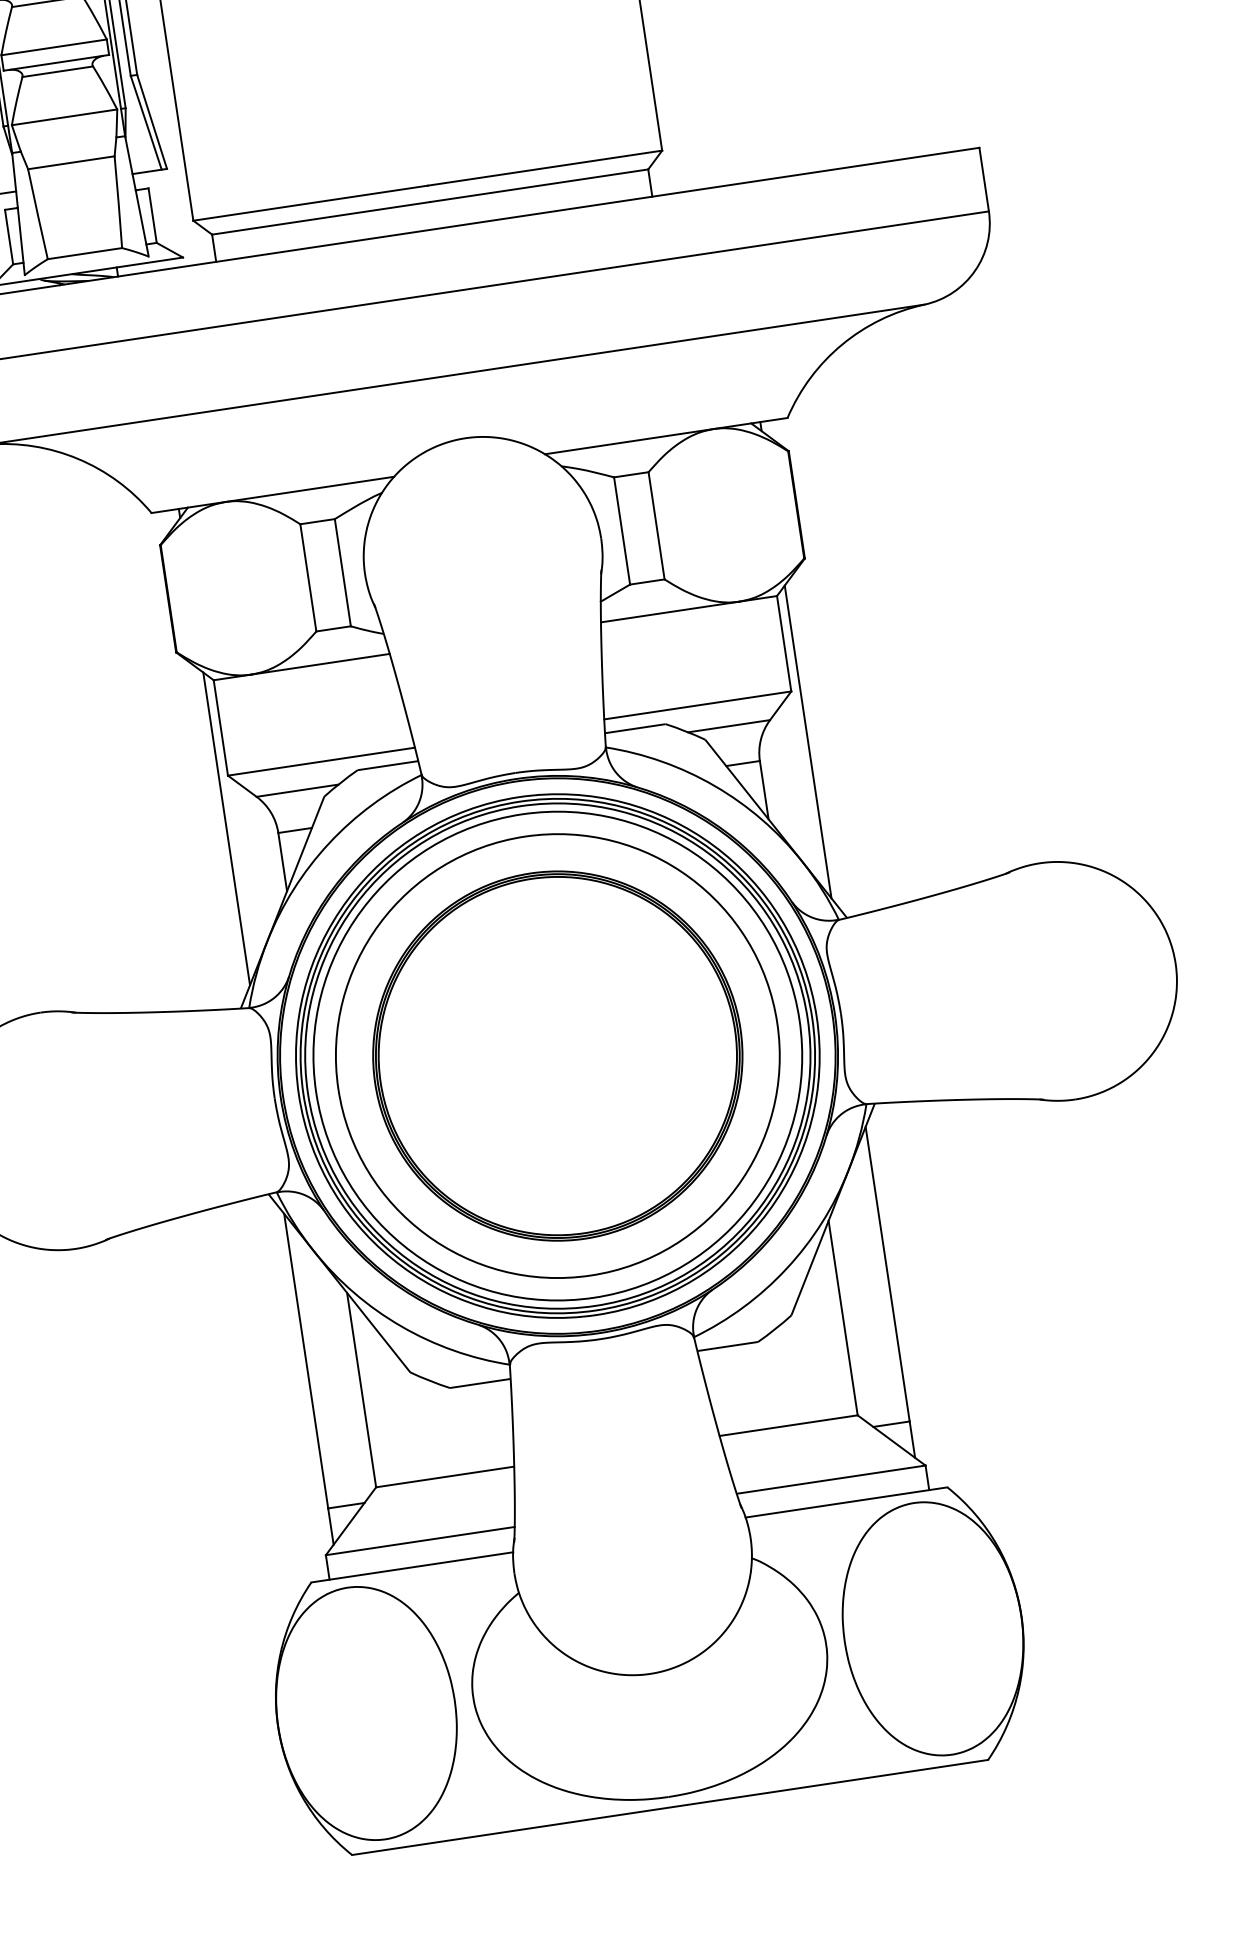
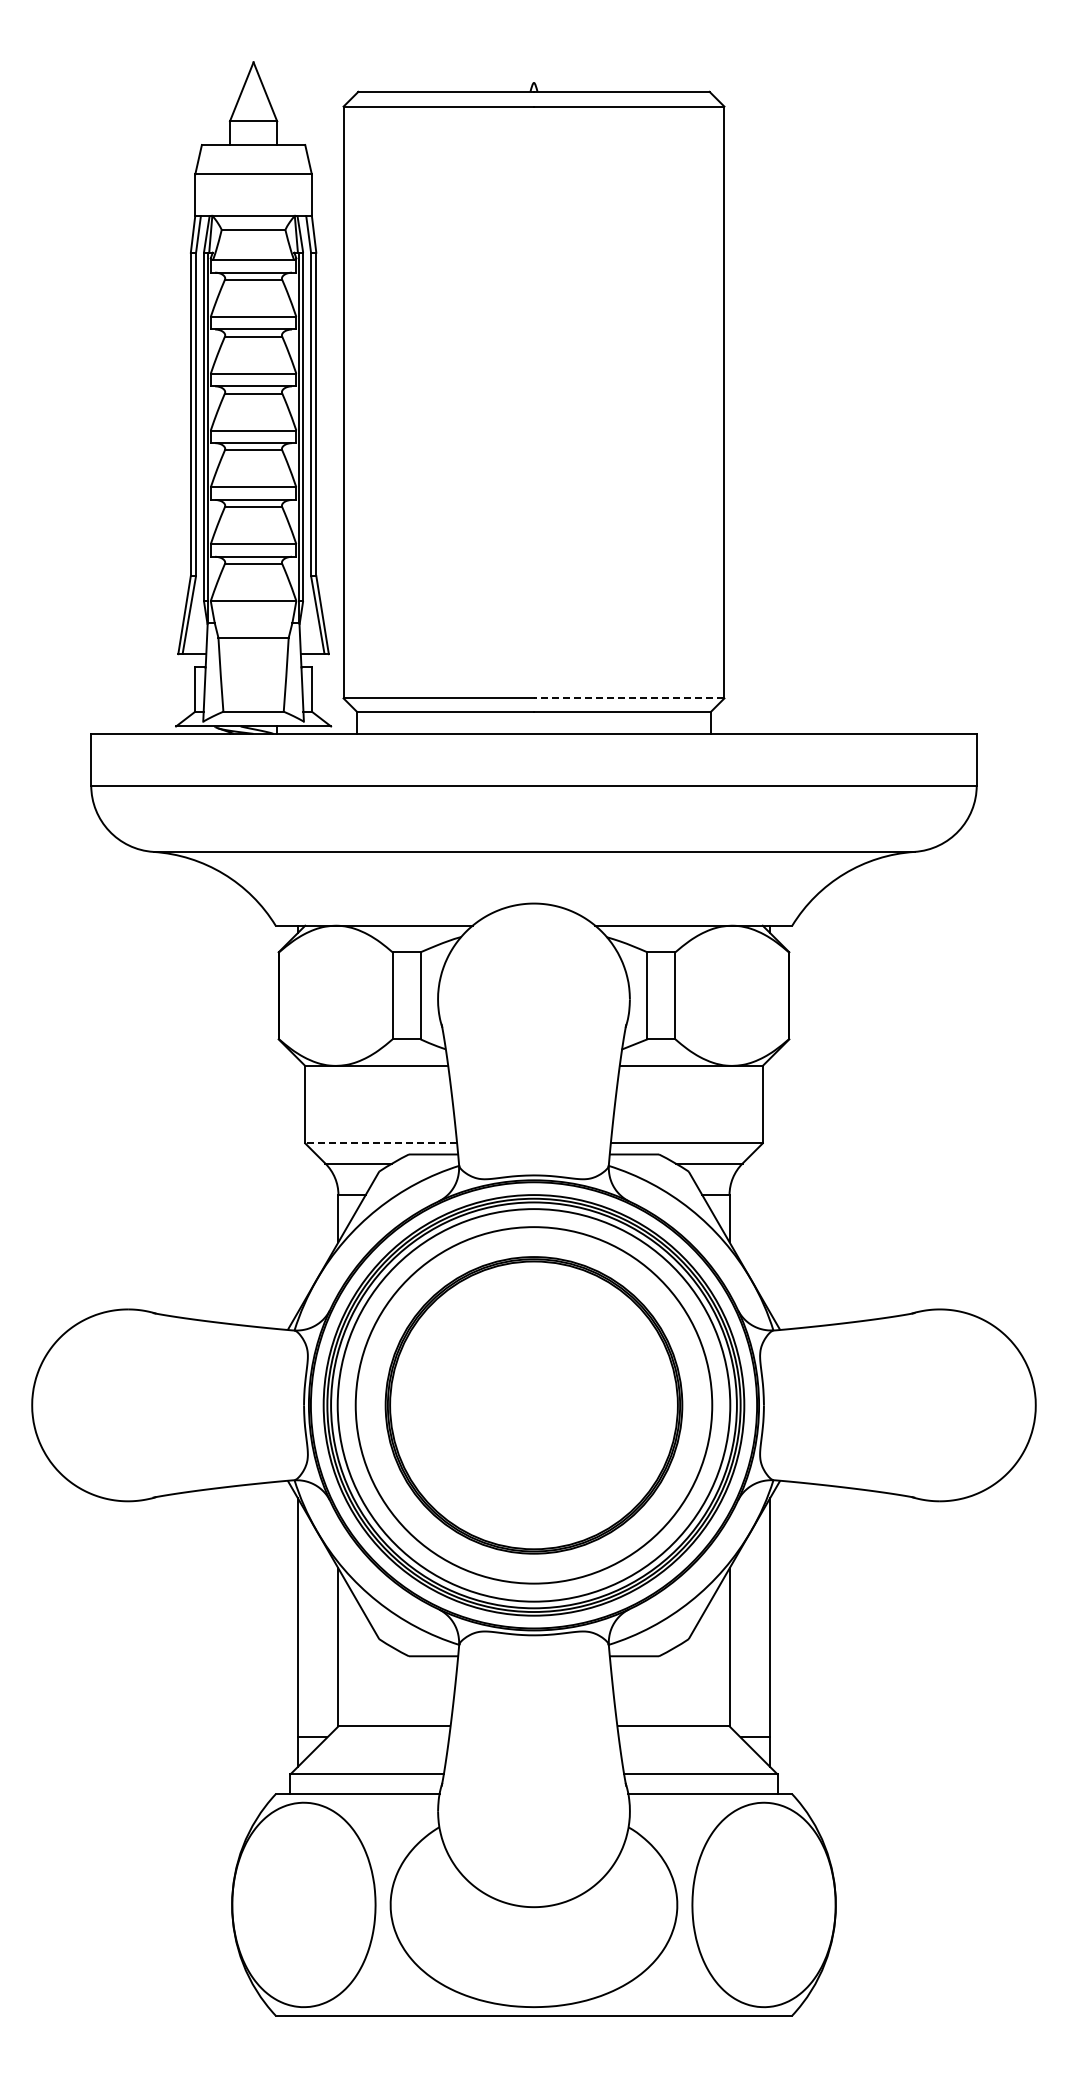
line: (544, 168) -> (628, 698), solid -> dashed
line: (808, 741) -> (770, 1185), removed
line: (321, 761) -> (381, 1143), solid -> dashed
line: (226, 828) -> (297, 1185), removed

